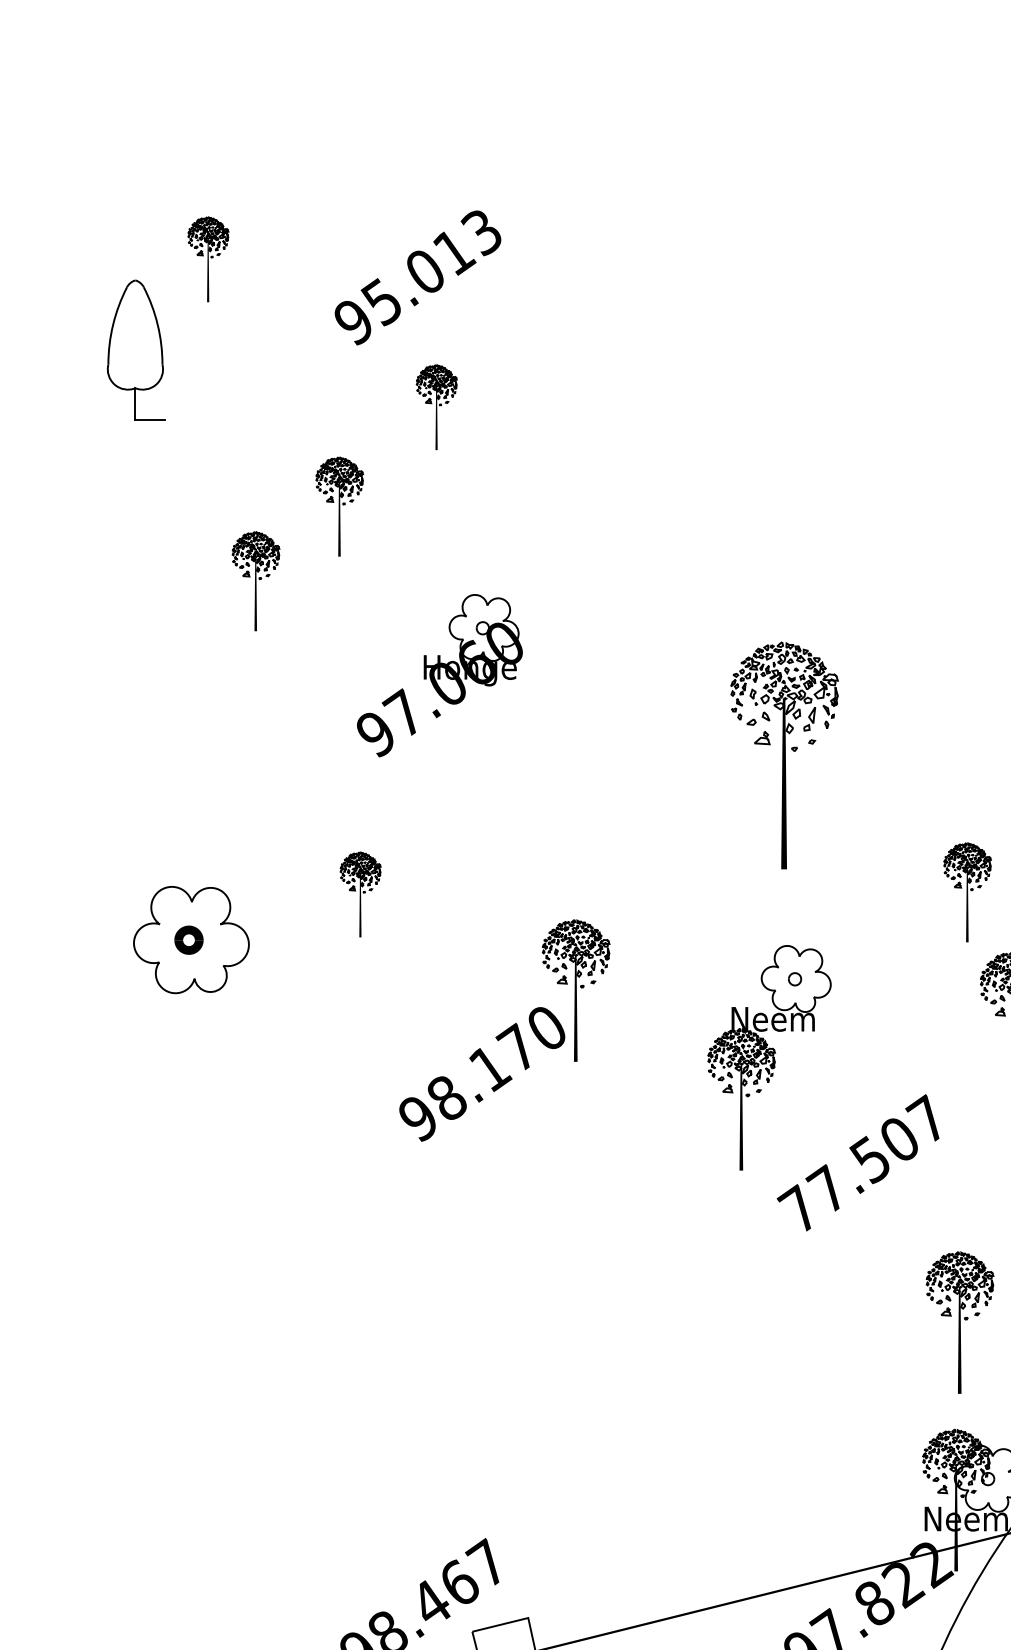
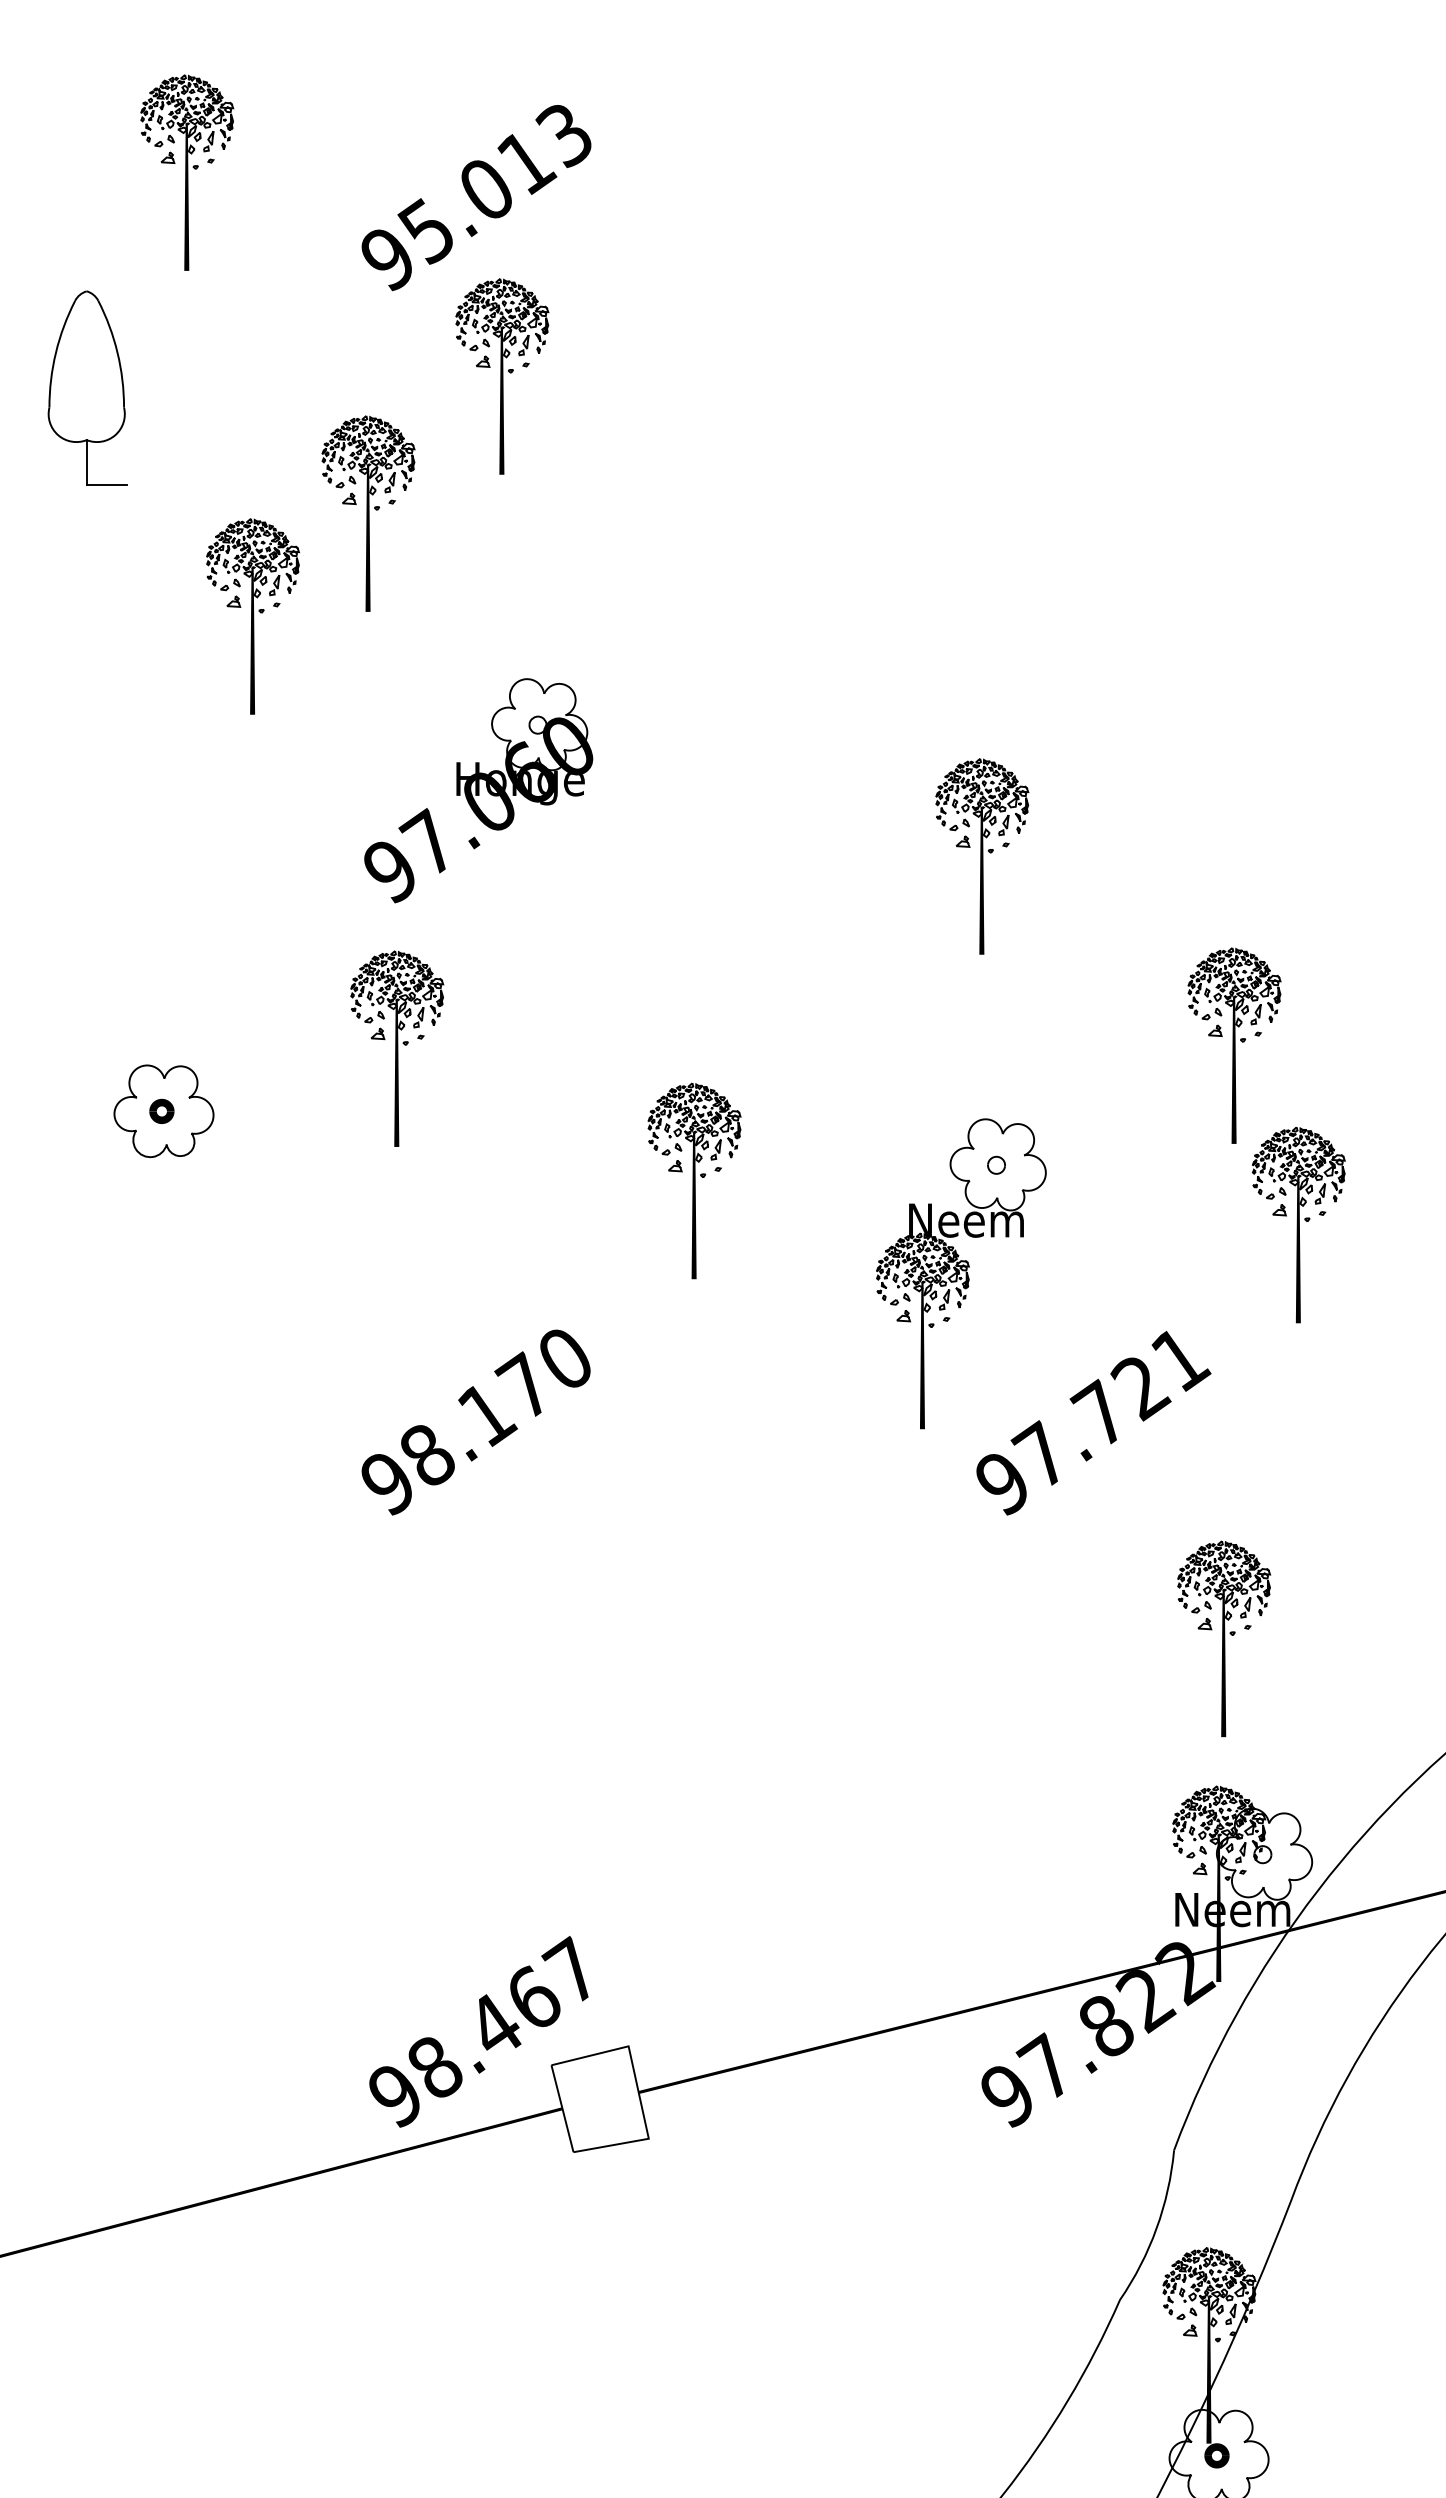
part: (208, 259) -> (187, 172), size x1.67
part: (135, 350) -> (87, 387), moved
part: (436, 407) -> (502, 376), size x1.67
part: (339, 506) -> (368, 513), size x1.43
part: (255, 581) -> (252, 616), size x1.43
part: (439, 675) -> (478, 790), moved
part: (784, 755) -> (982, 856), size x0.62
part: (967, 892) -> (1234, 1045), size x1.43
part: (360, 894) -> (397, 1048), size x1.67
part: (191, 940) -> (163, 1111), size x0.62
text: (481, 1074) -> (475, 1422), moved
text: (863, 1163) -> (1091, 1419), 77.507 -> 97.721

